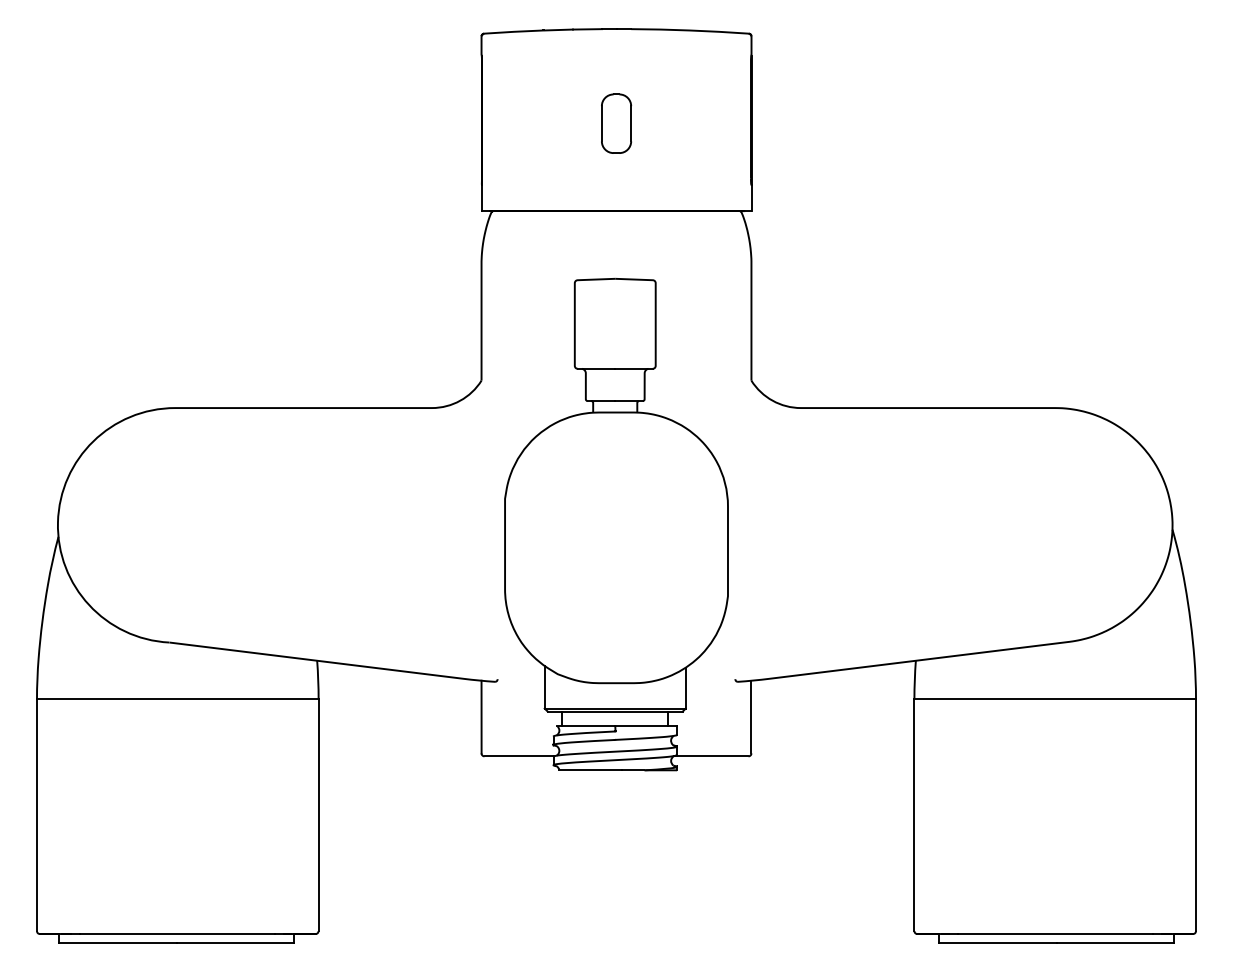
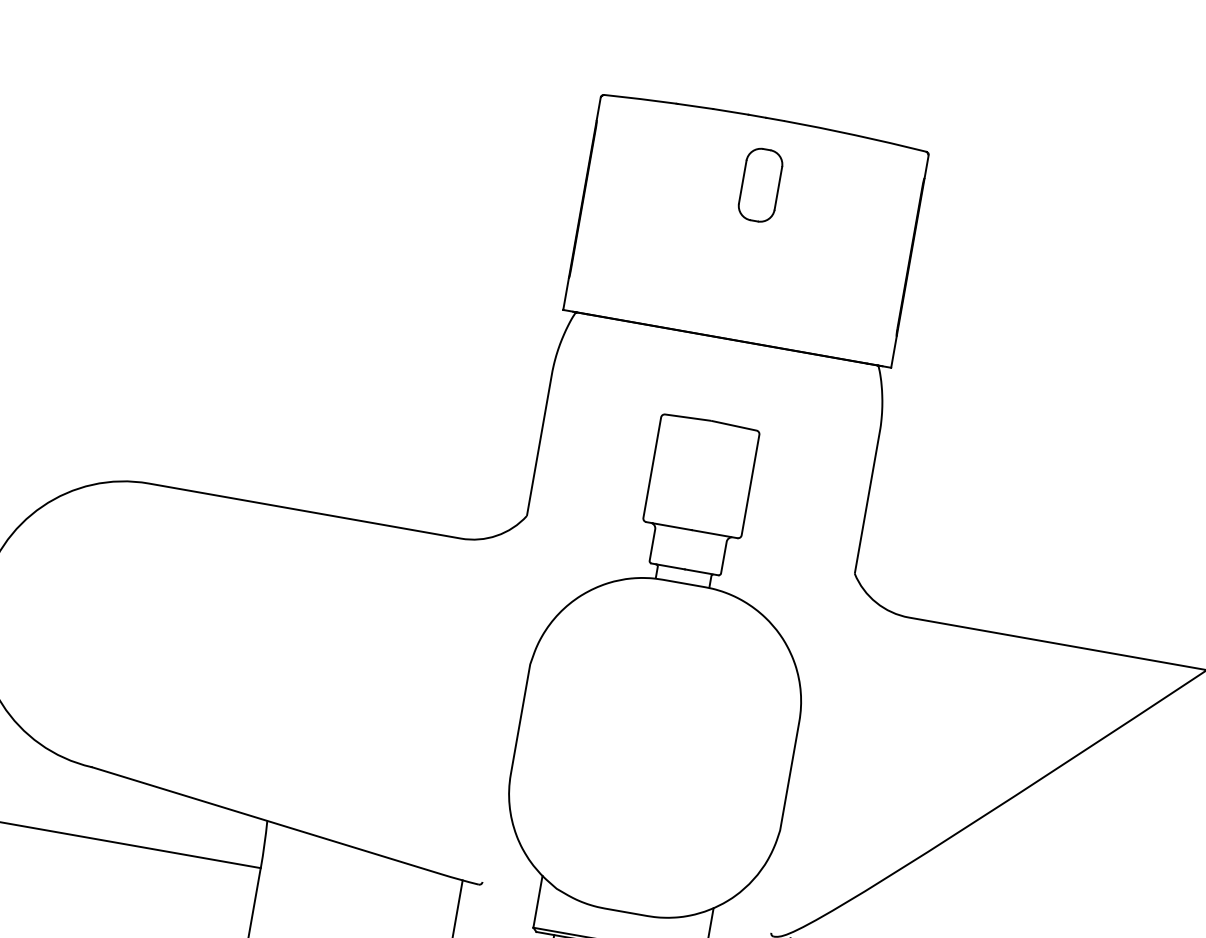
part: (616, 123) -> (760, 184), moved

